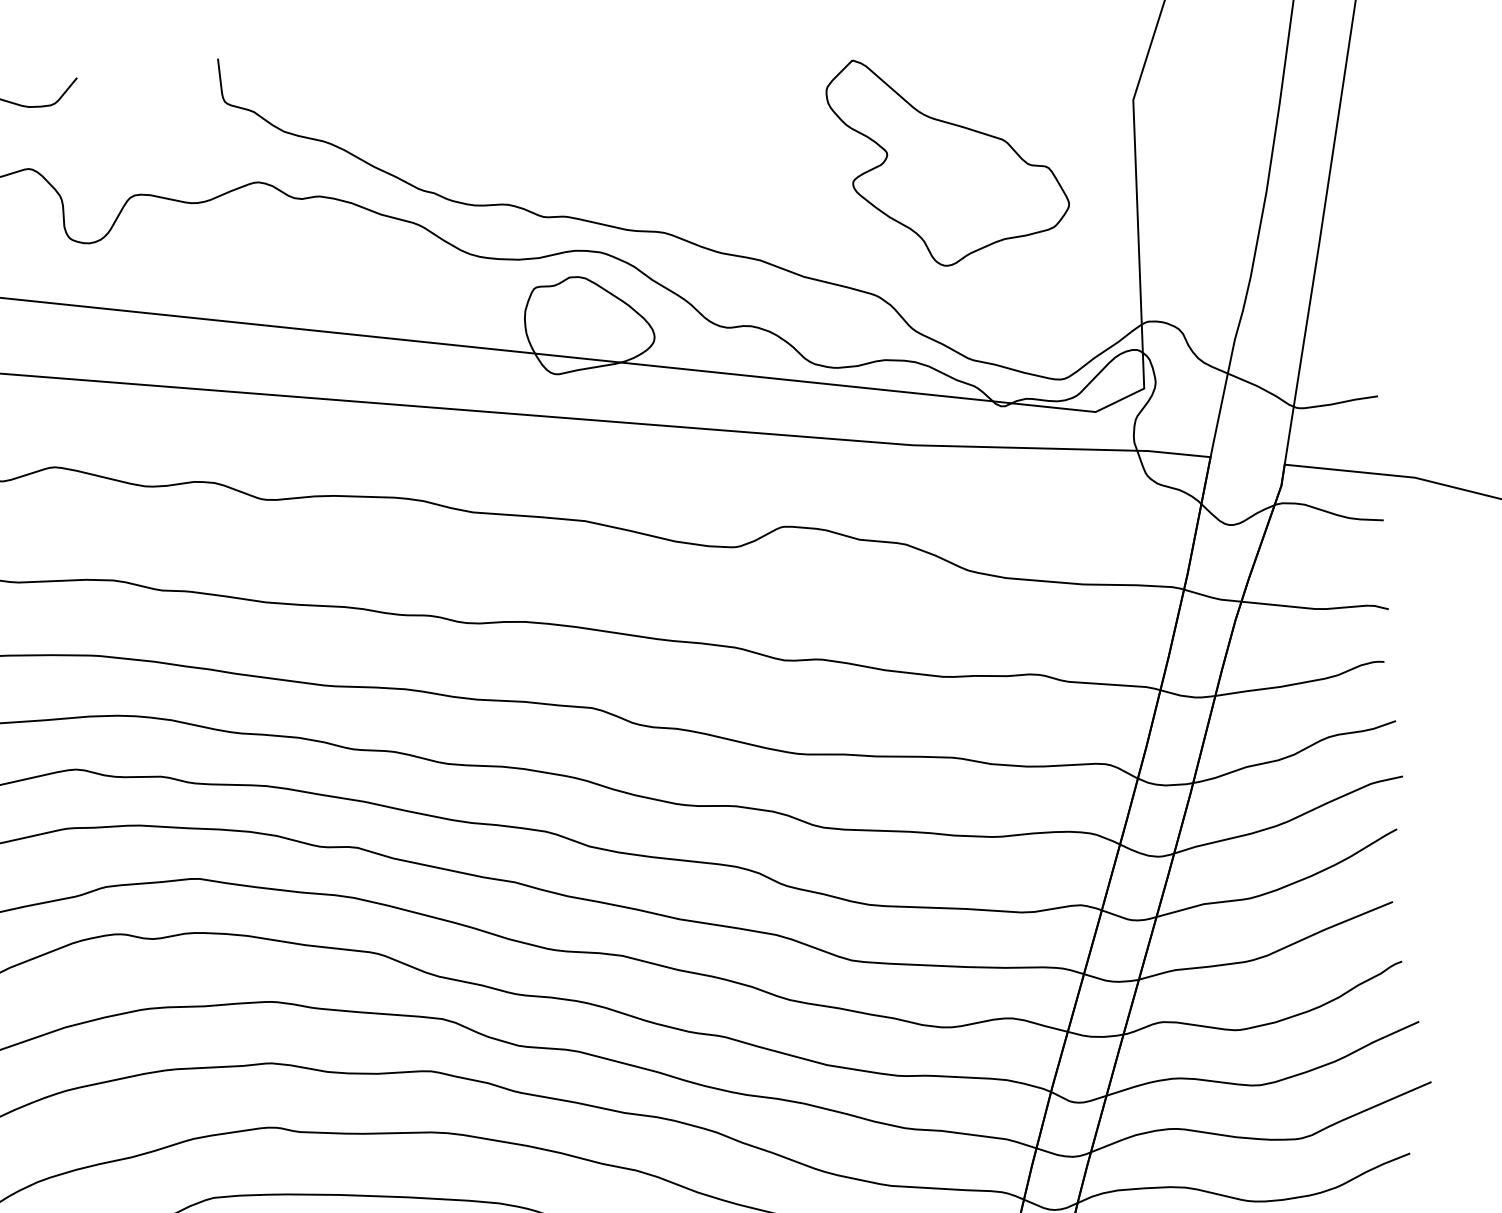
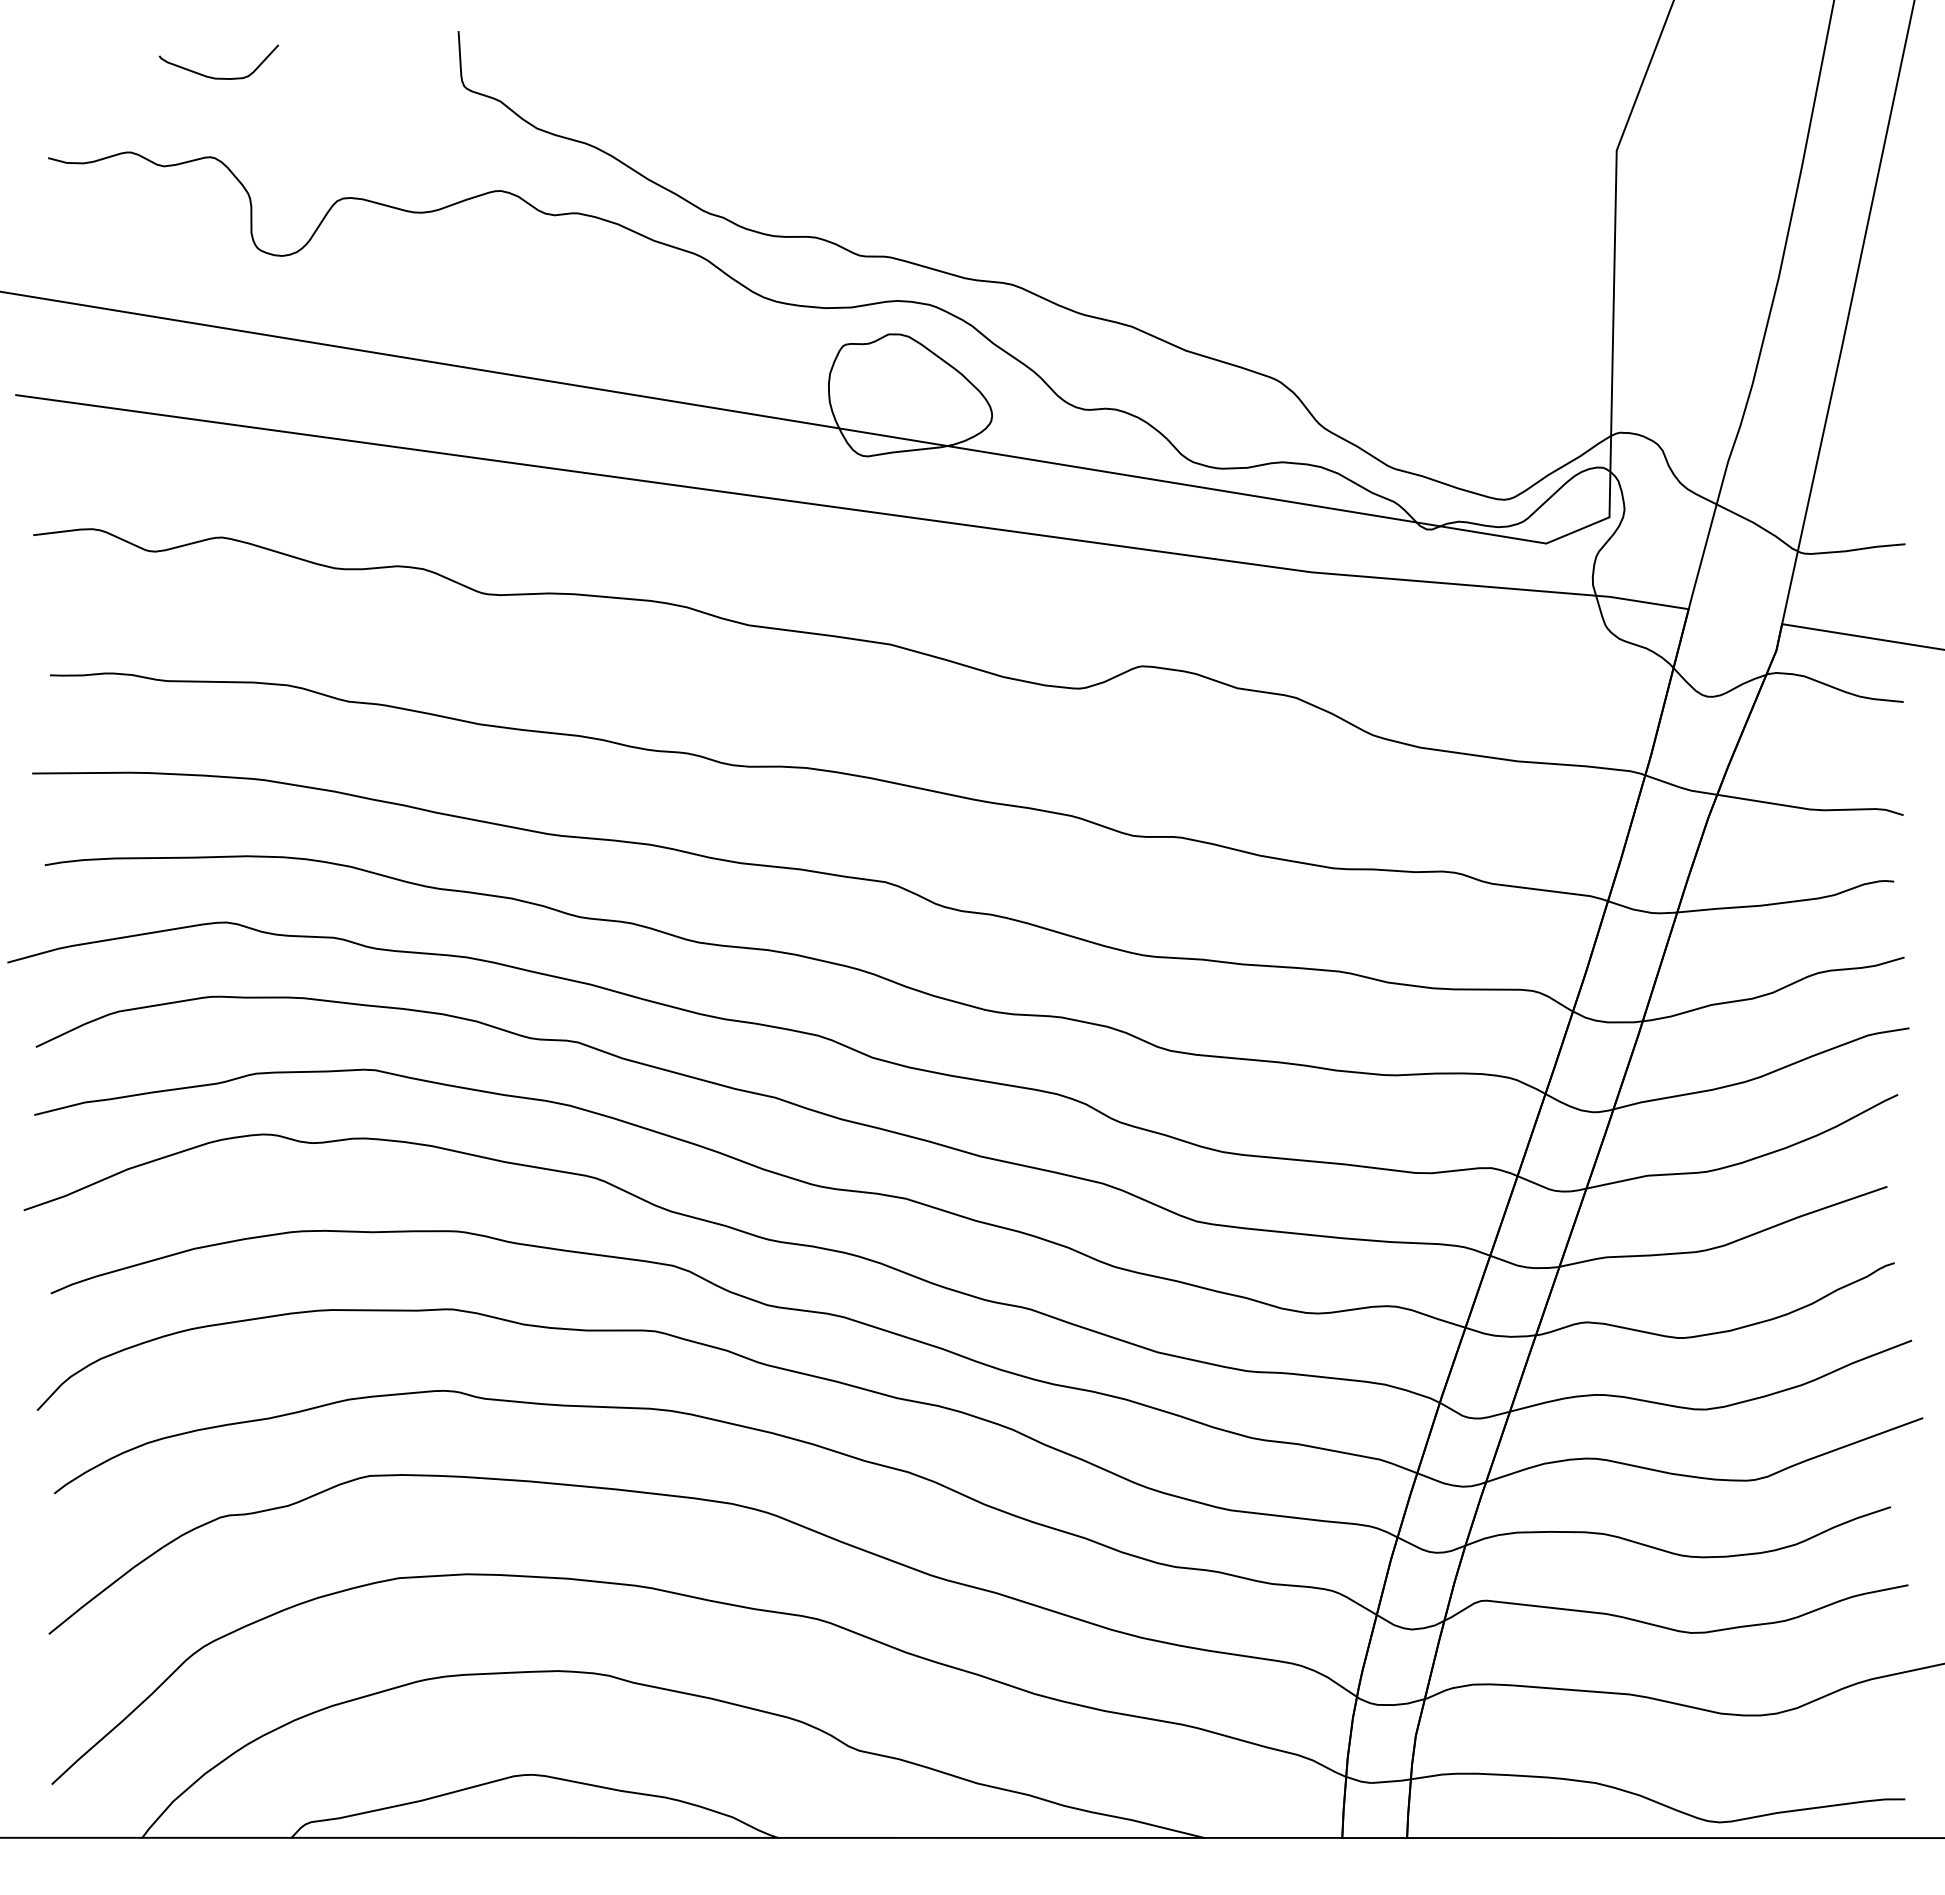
part: (948, 160) -> (1377, 213), removed

